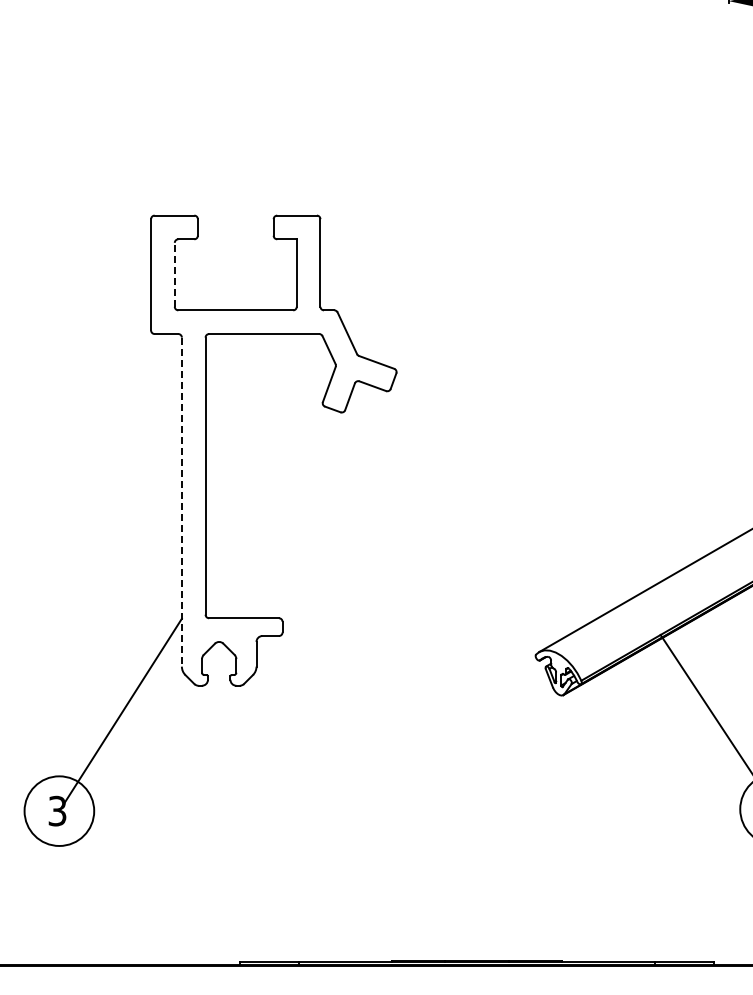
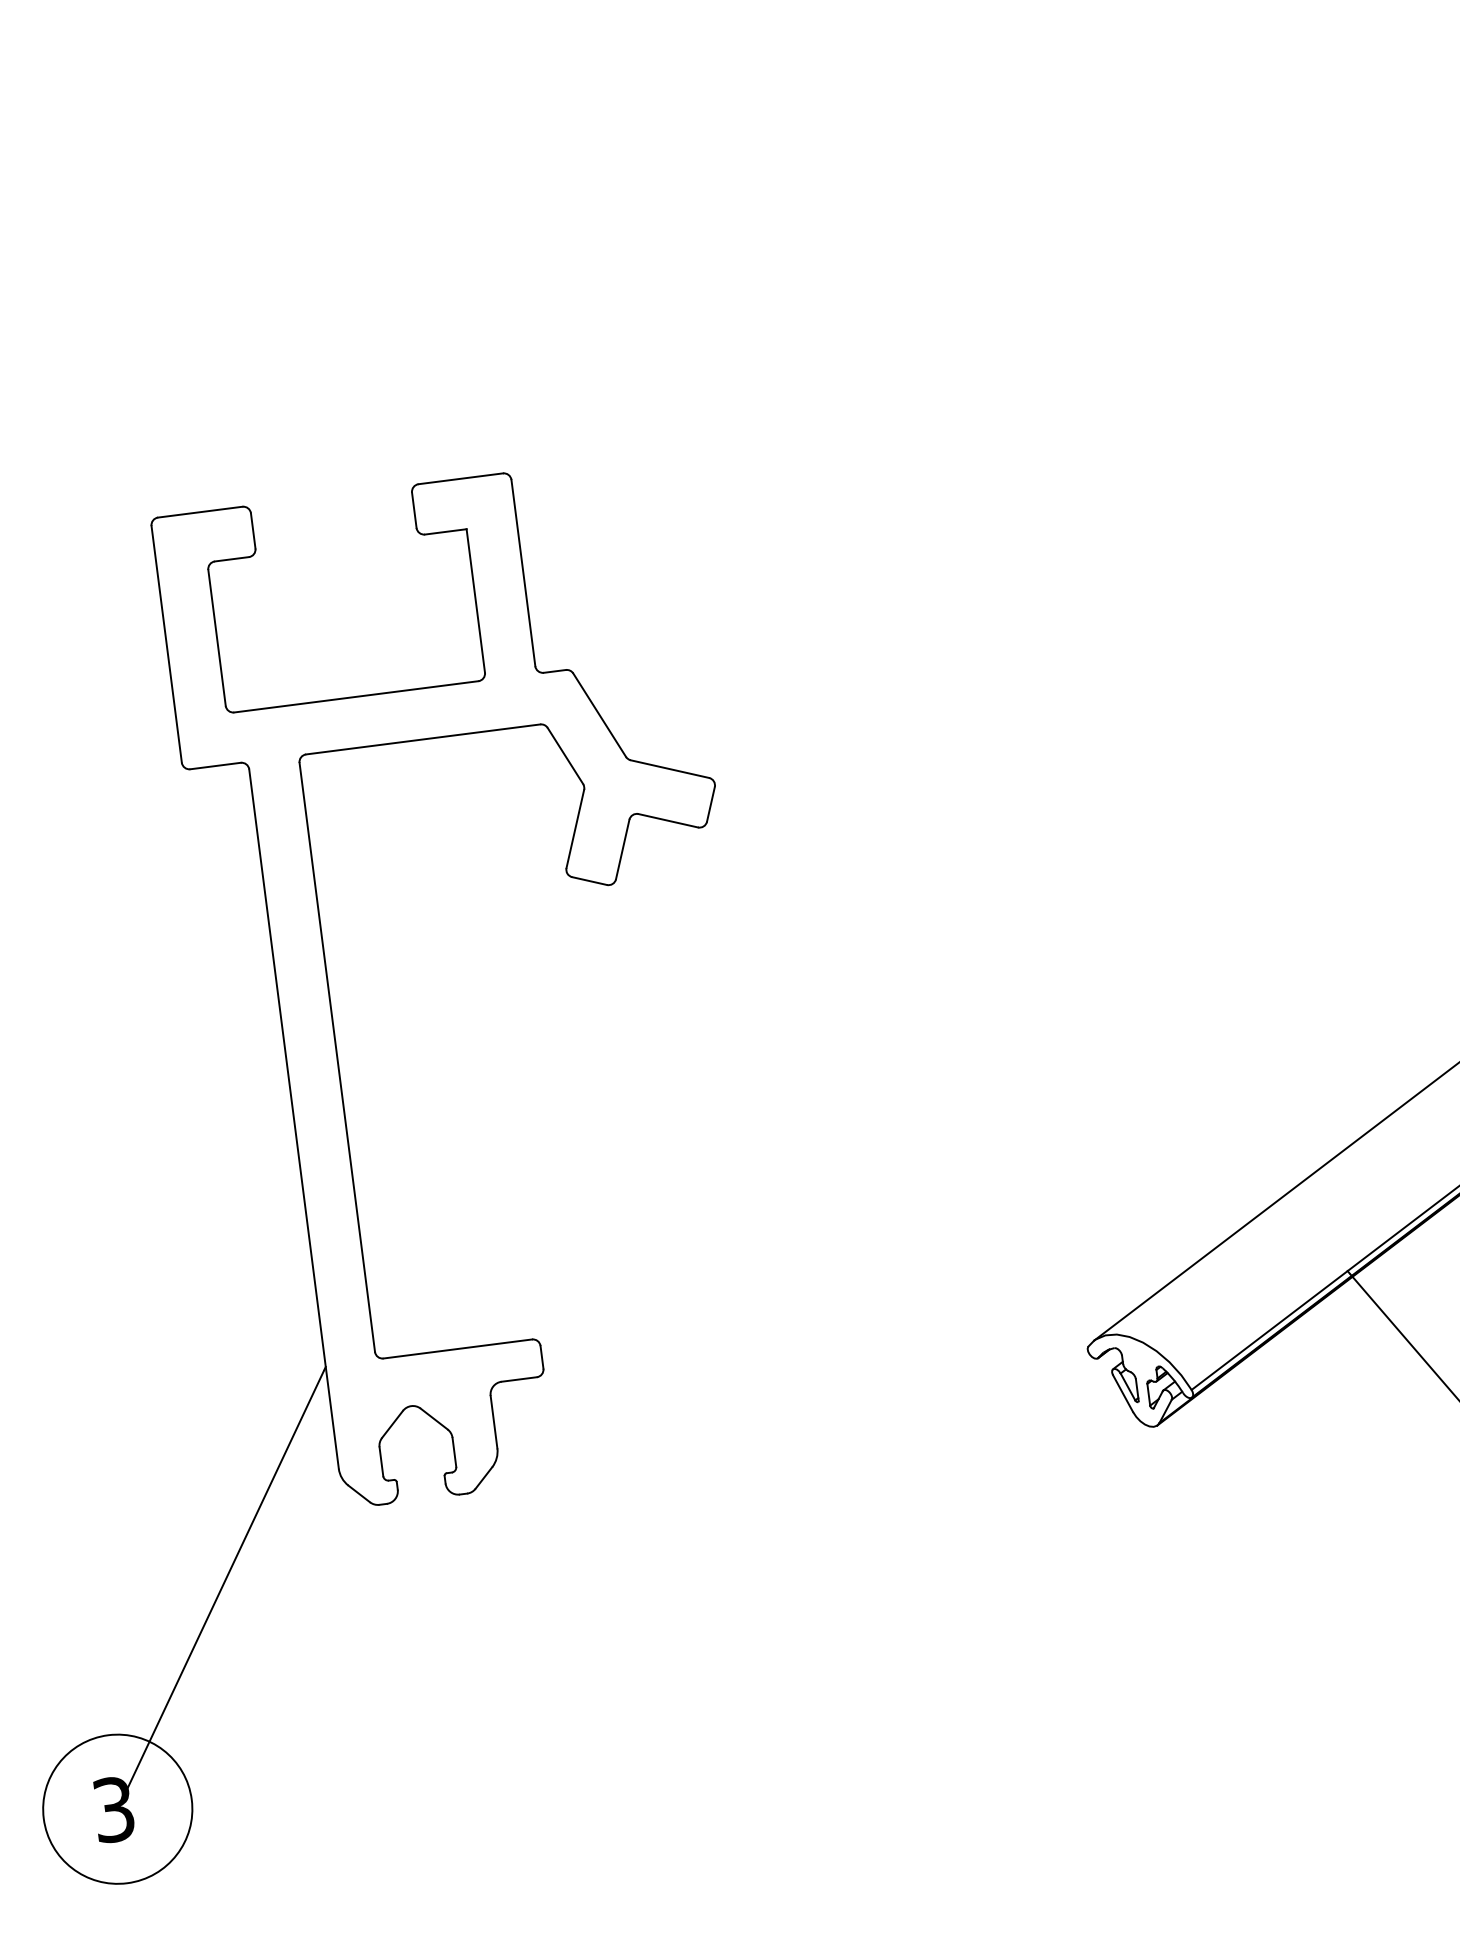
line: (174, 274) -> (216, 637), dashed -> solid
line: (181, 502) -> (293, 1119), dashed -> solid

